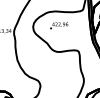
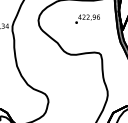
text: (59, 25) -> (88, 18), moved

